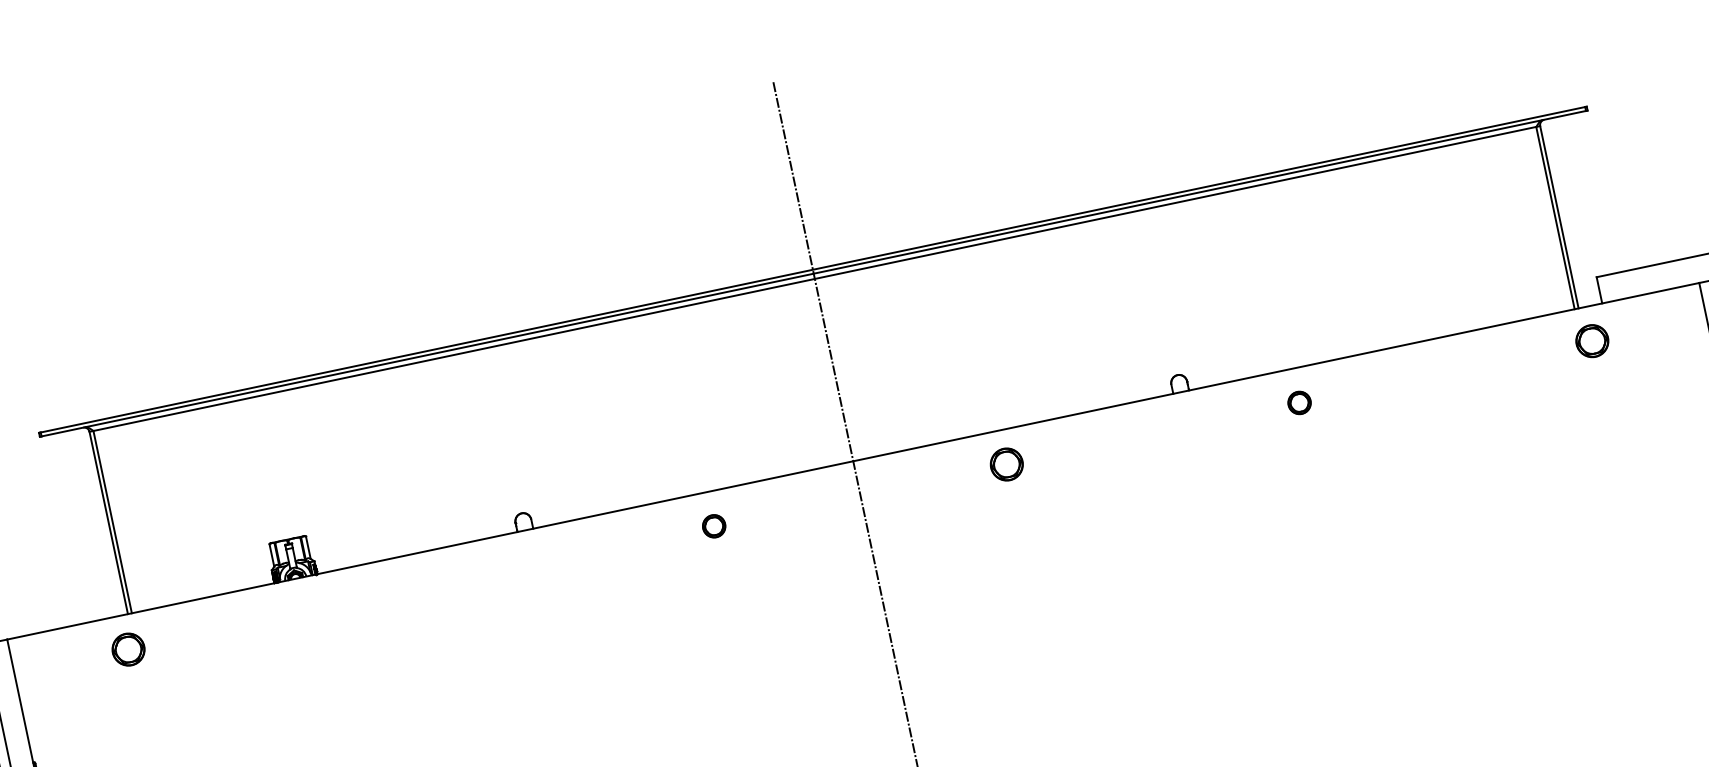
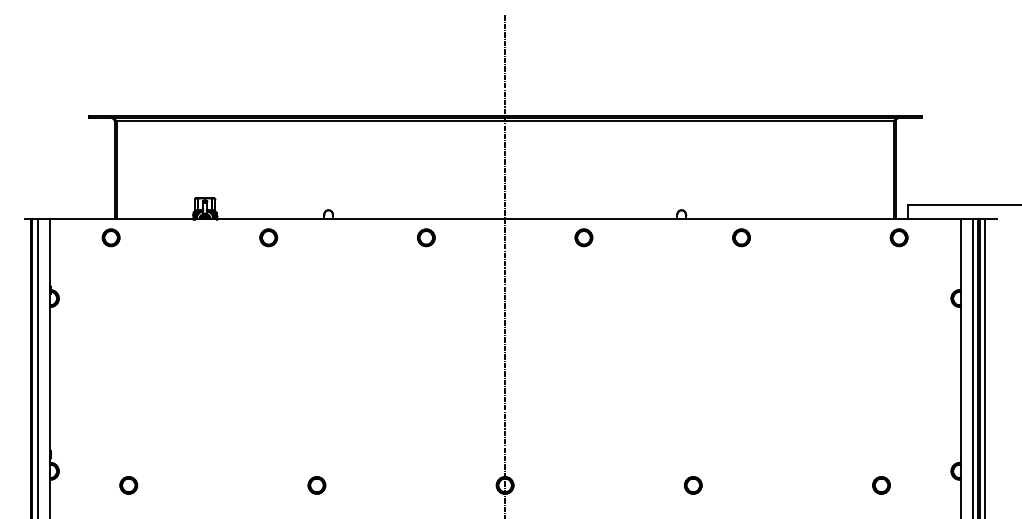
part: (1299, 402) -> (741, 237), size x1.43
part: (714, 525) -> (426, 237), size x1.43
part: (420, 587) -> (268, 237), added

